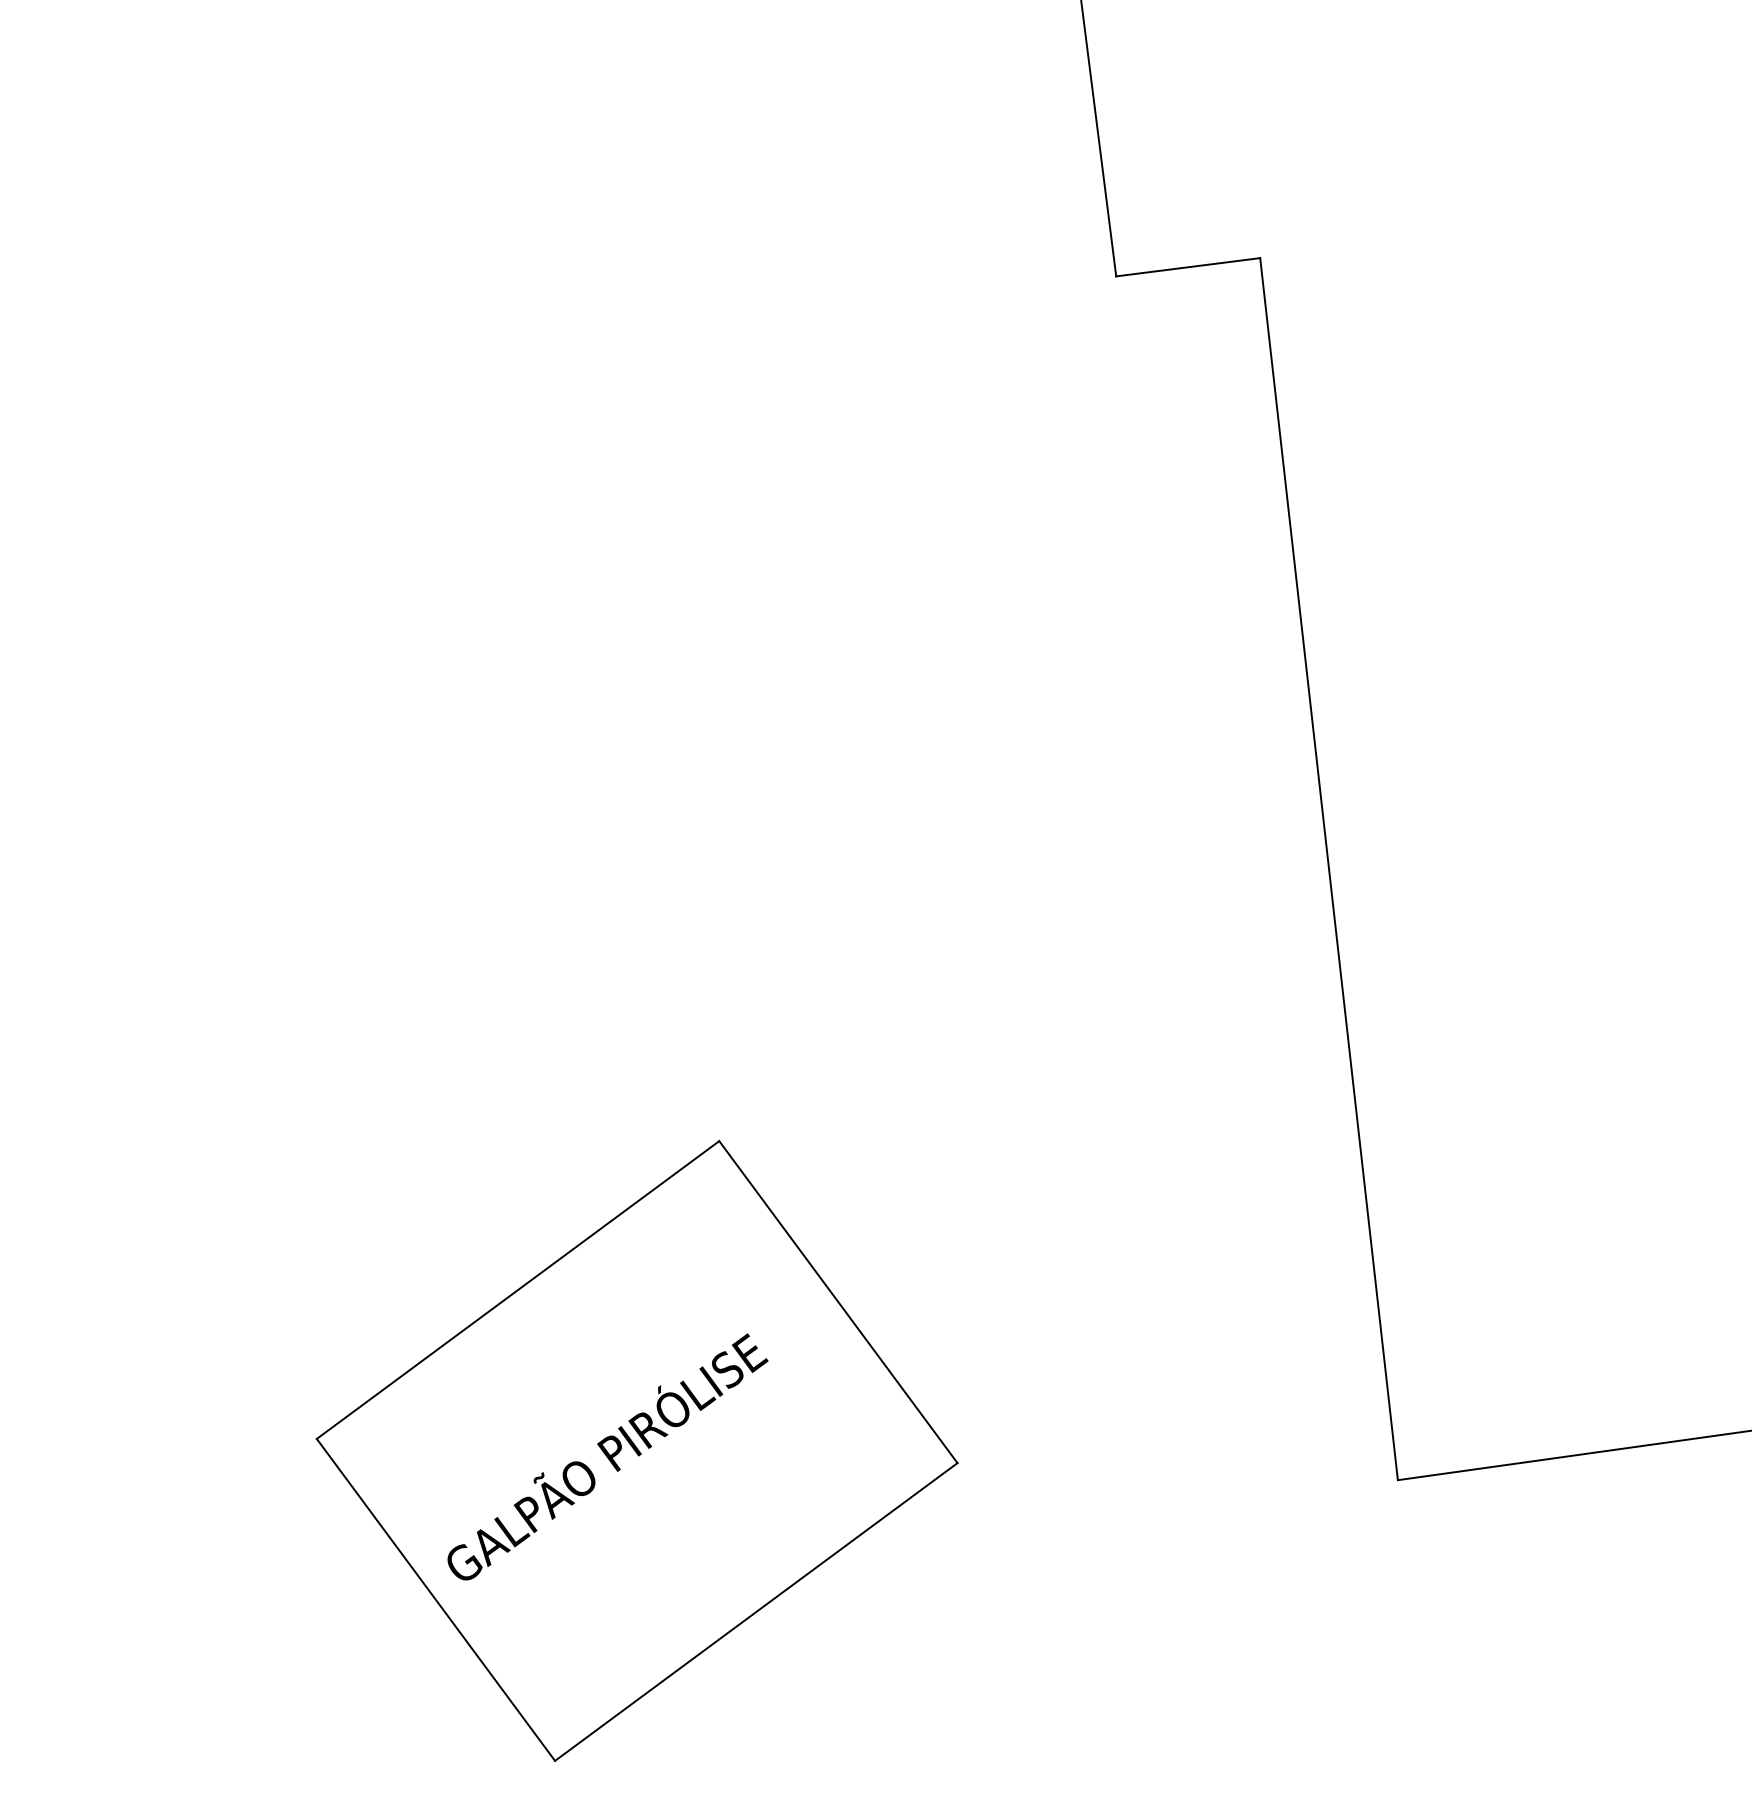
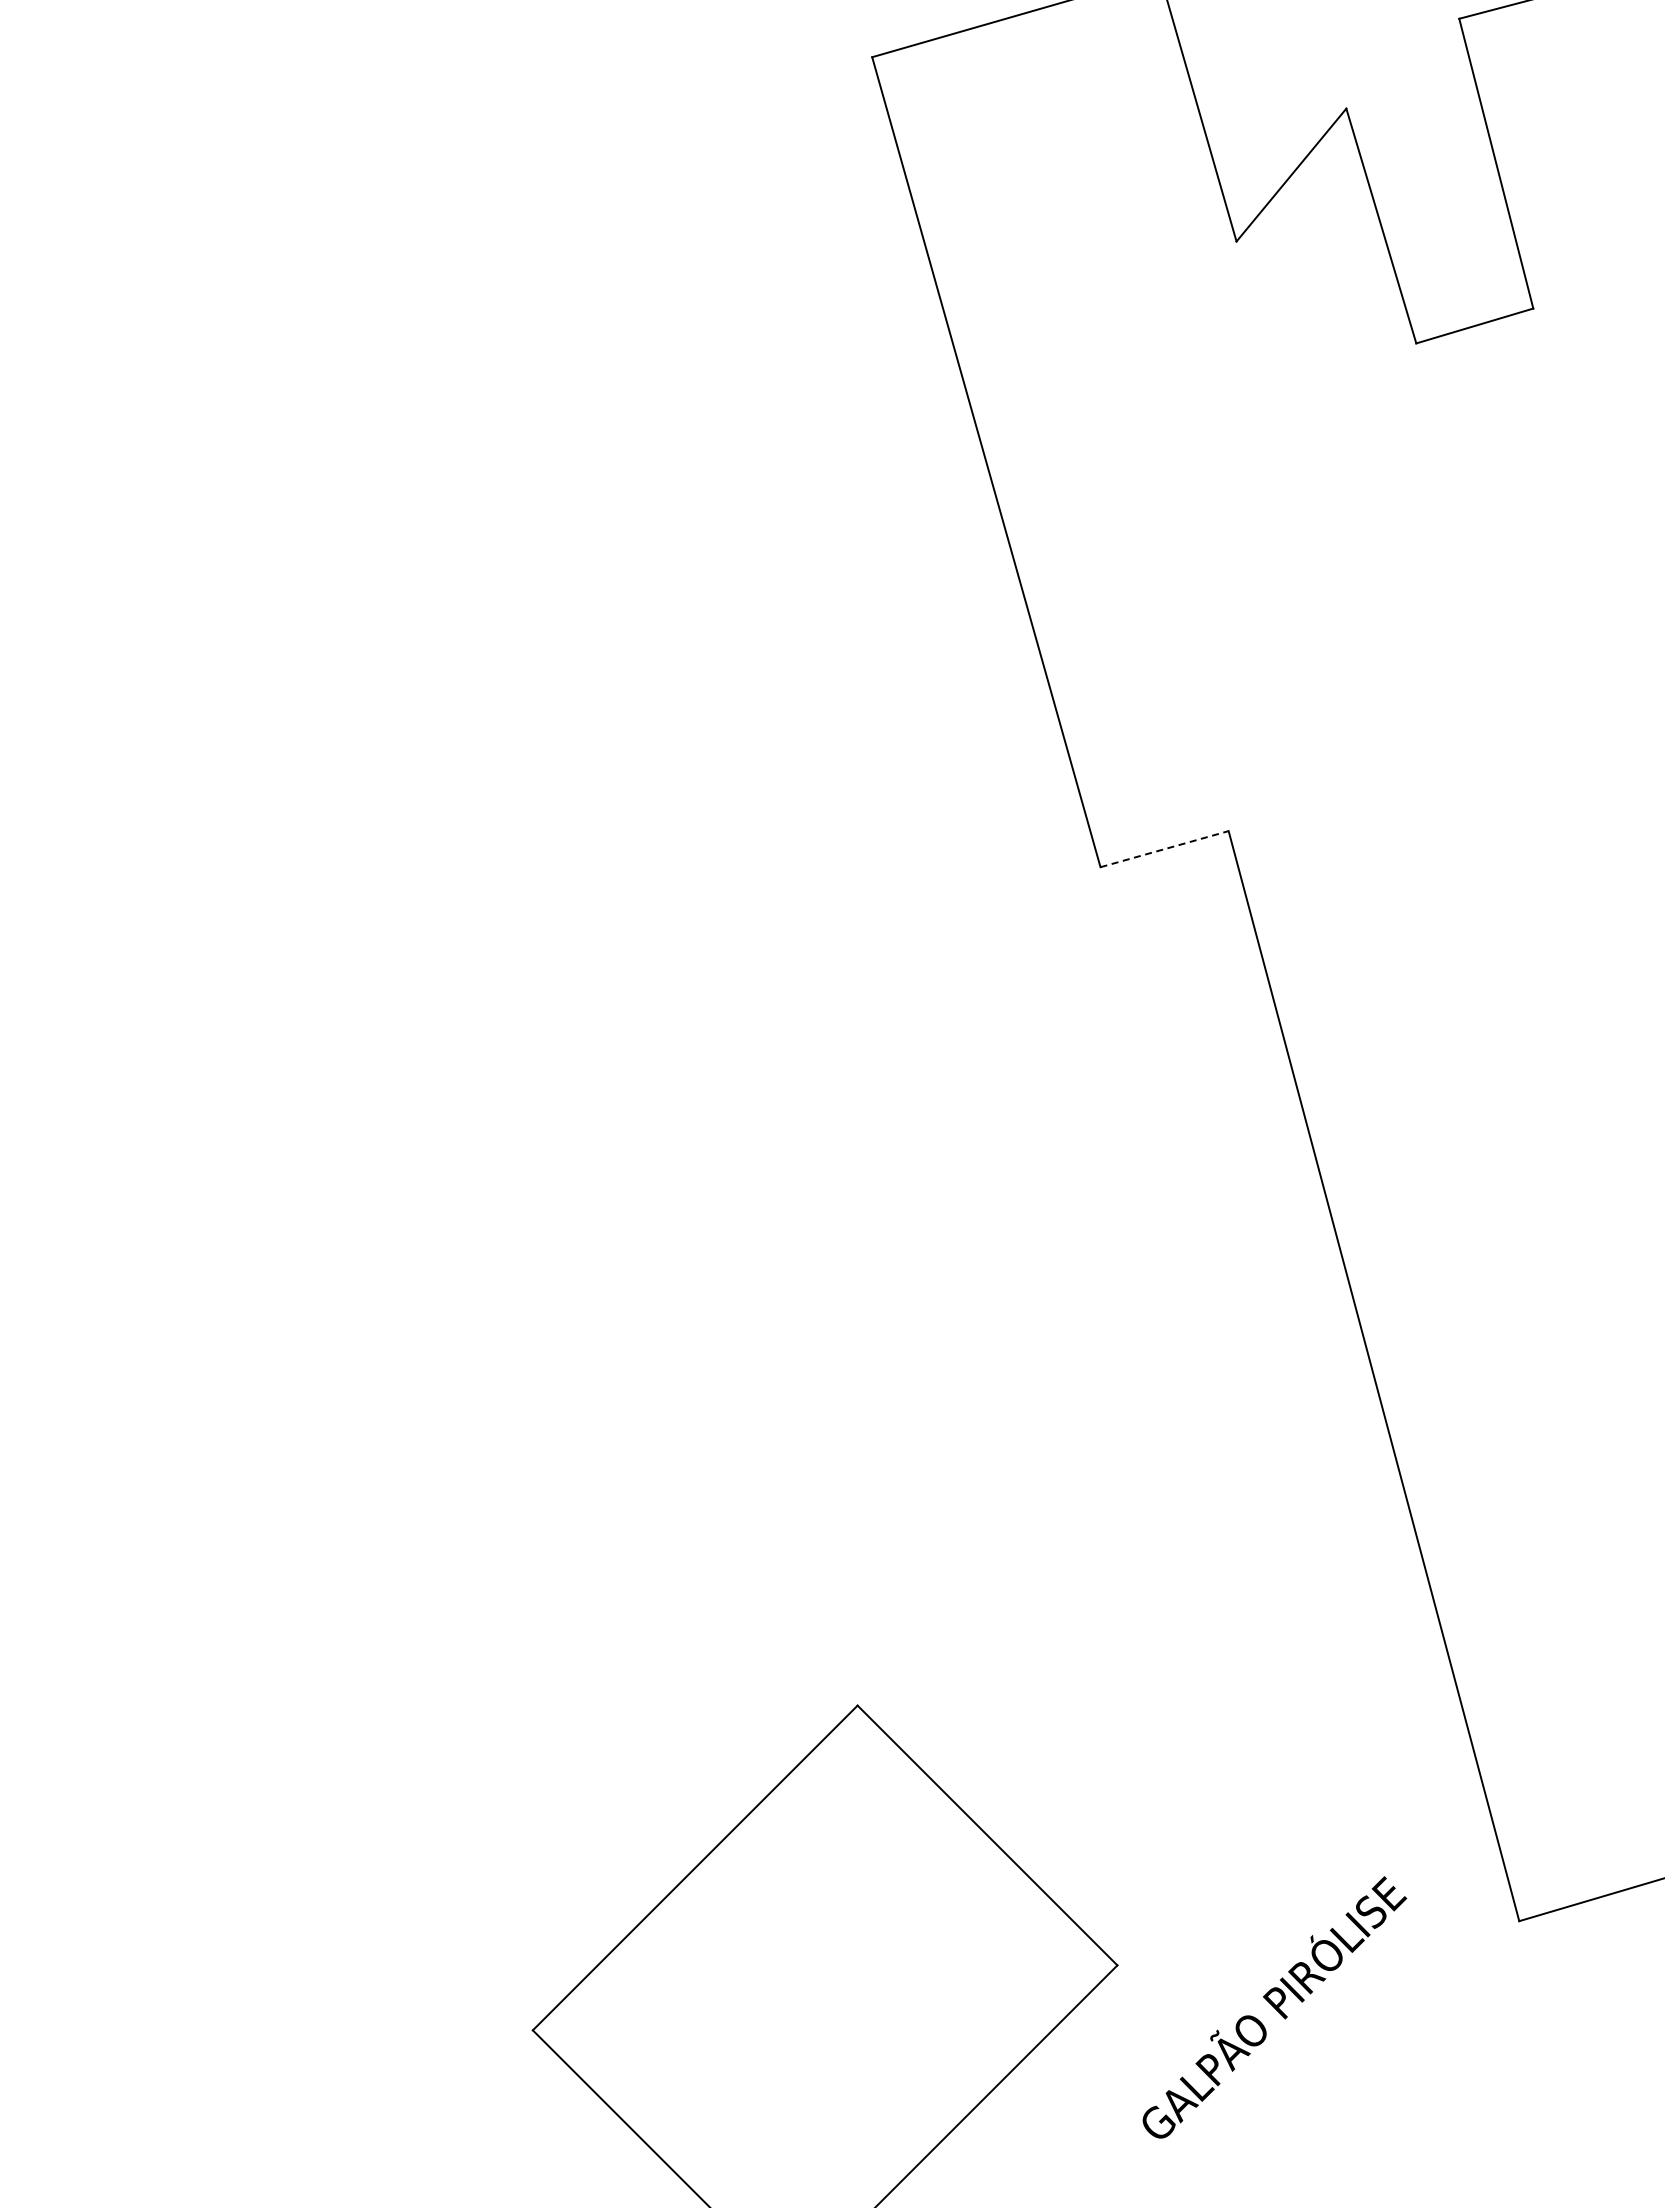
line: (1188, 267) -> (1164, 849), solid -> dashed
text: (607, 1457) -> (1274, 2007), moved

